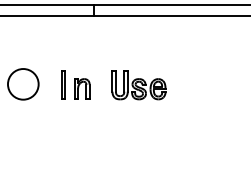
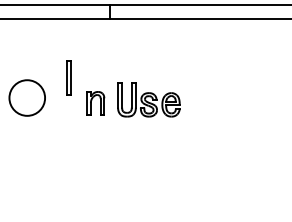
line: (62, 84) -> (68, 77), moved
part: (138, 85) -> (148, 100), moved

